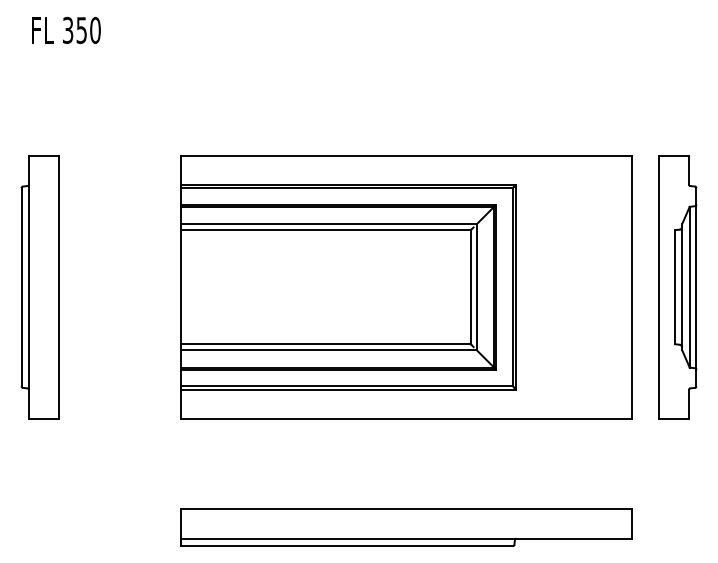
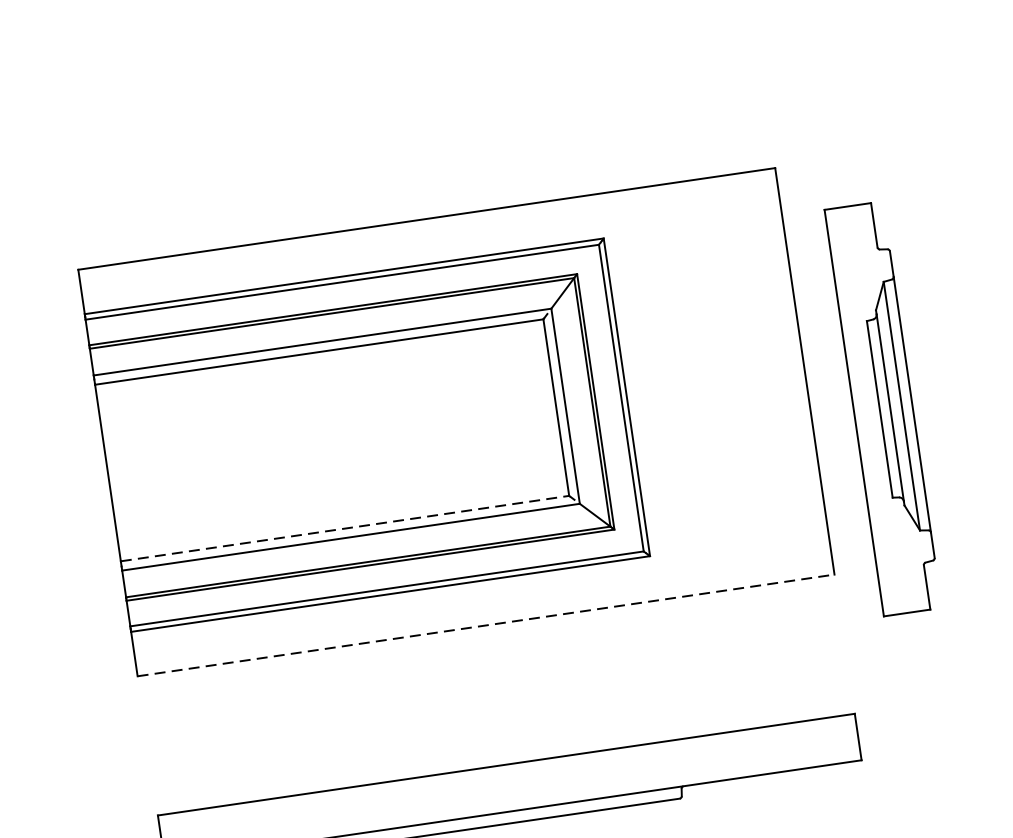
part: (677, 287) -> (883, 409), moved
line: (325, 344) -> (344, 529), solid -> dashed
line: (406, 418) -> (486, 625), solid -> dashed

